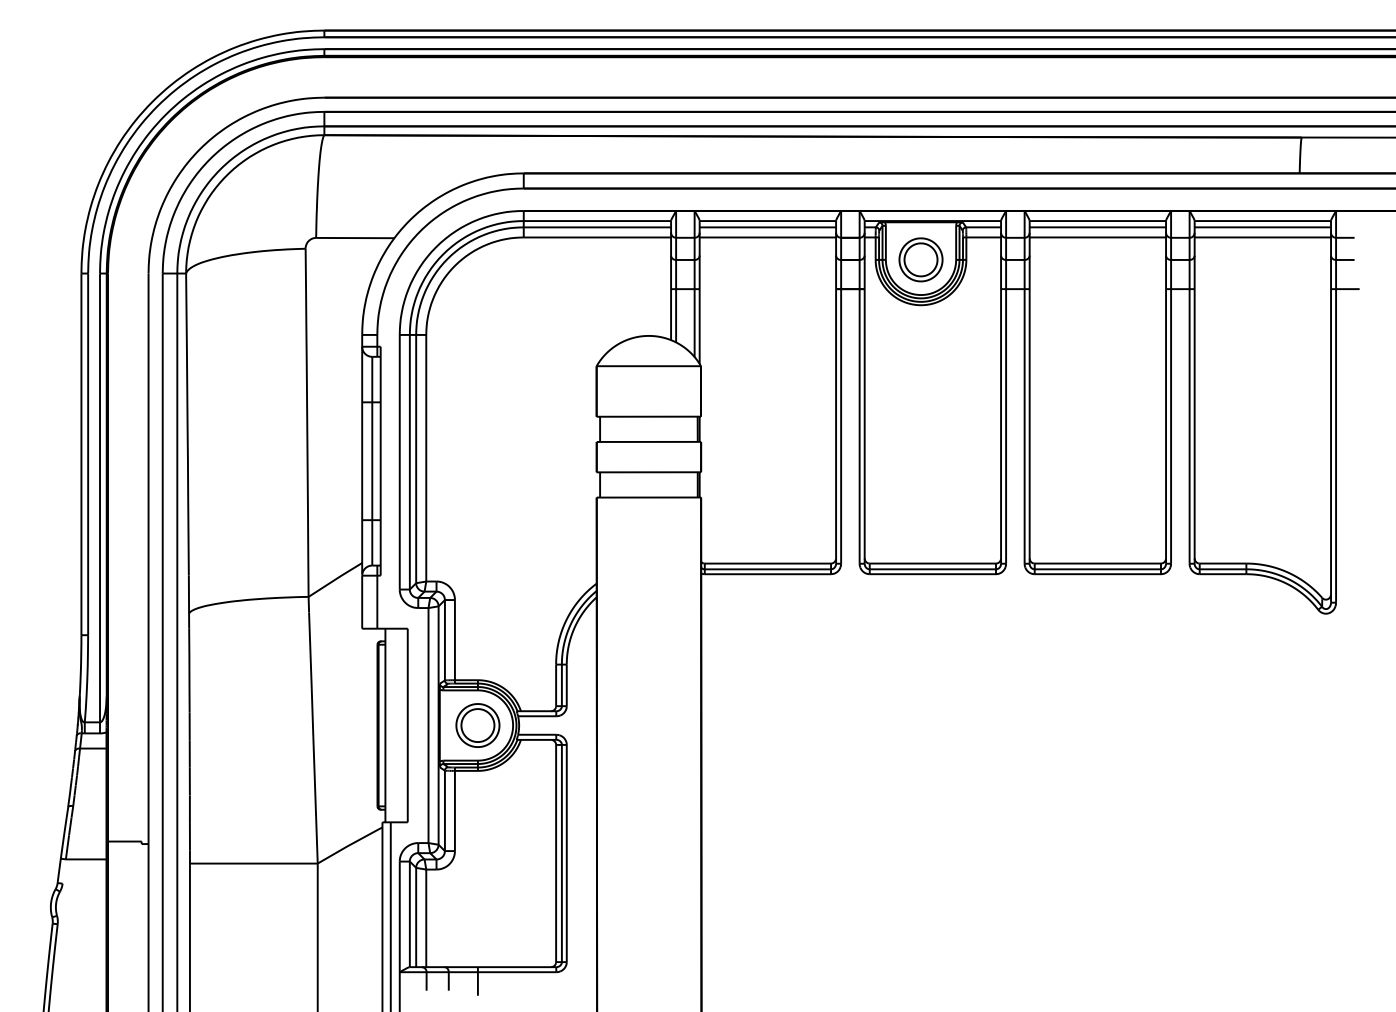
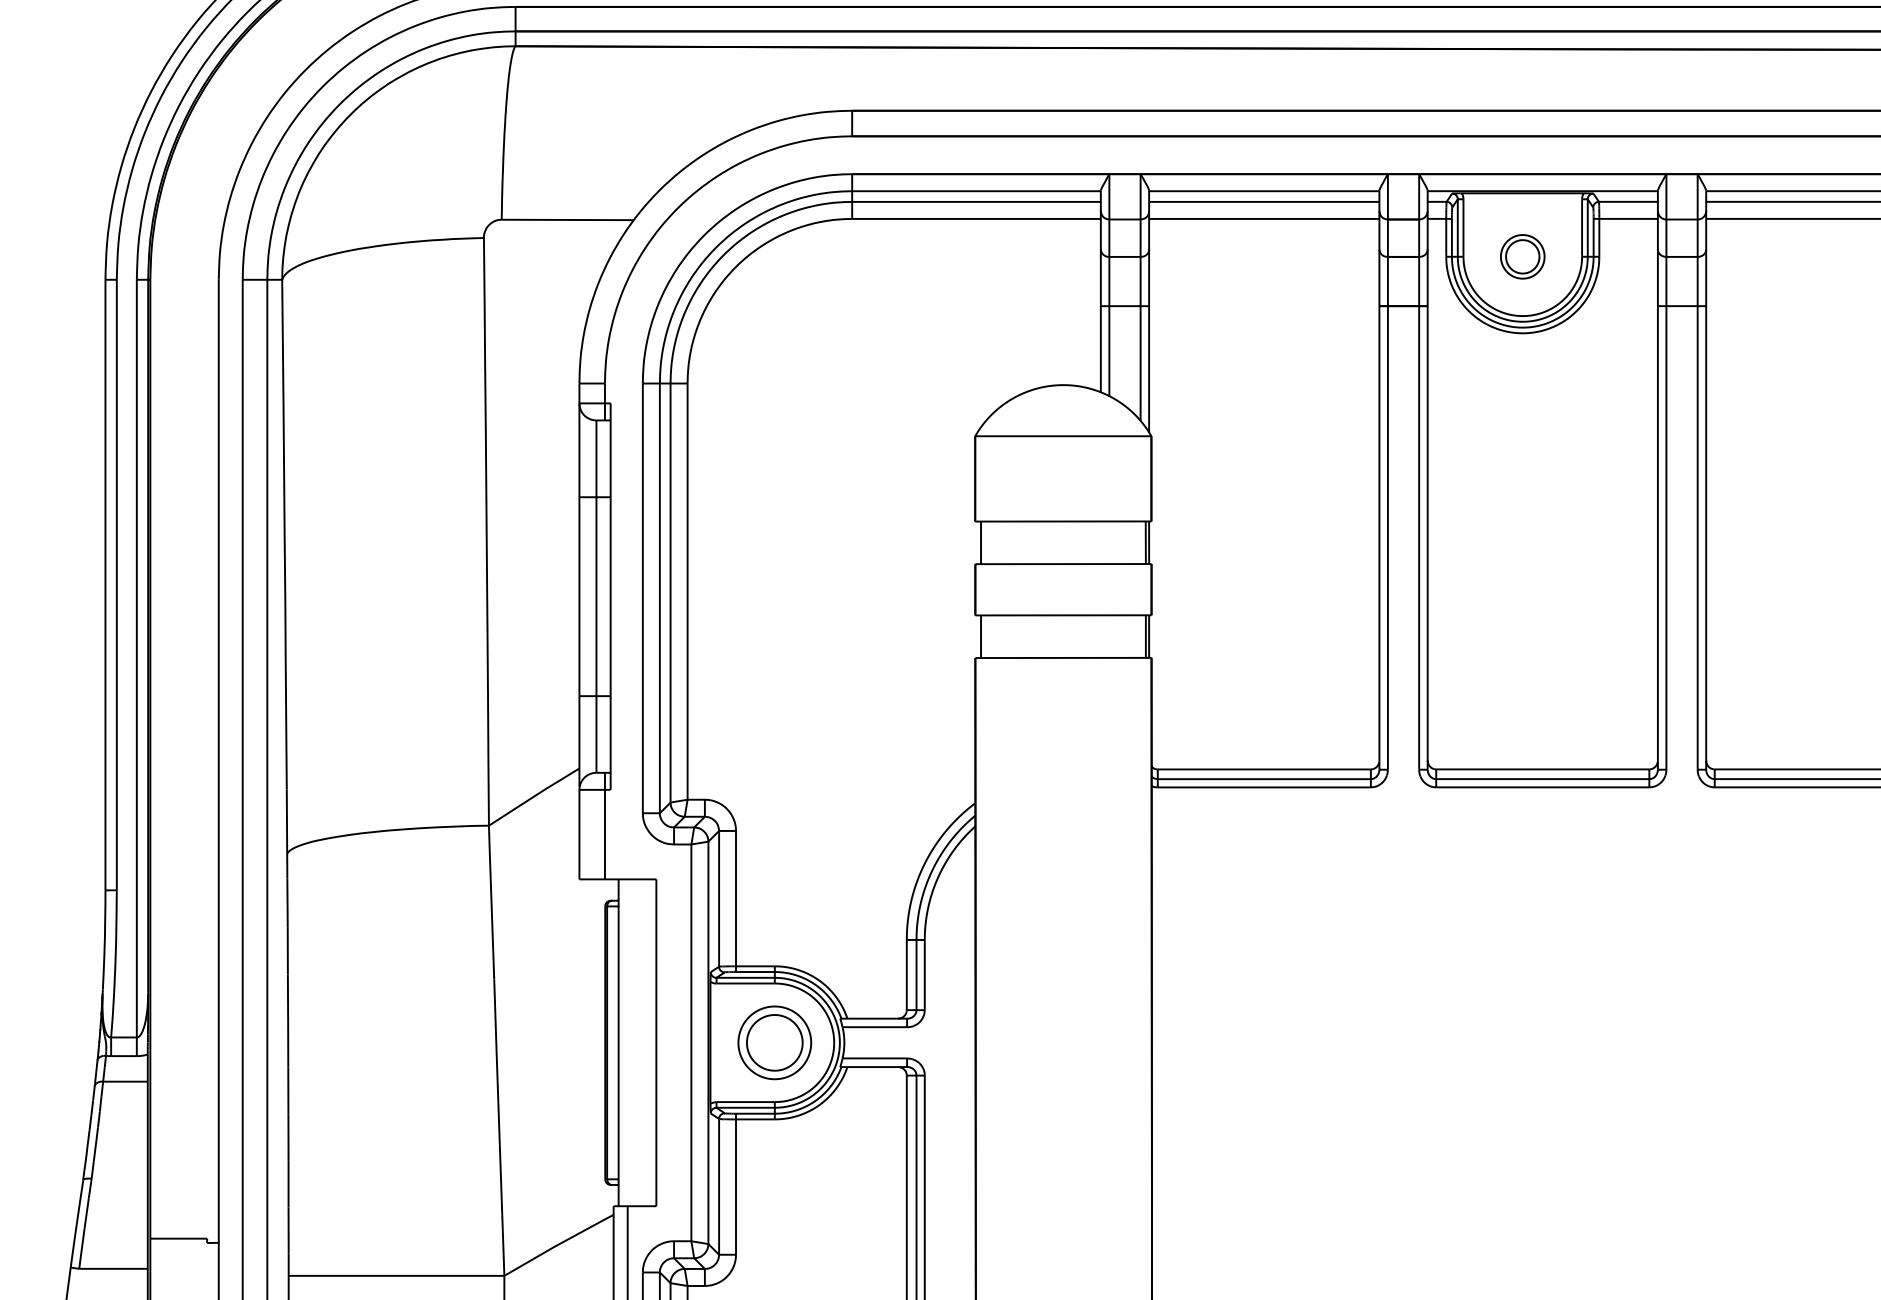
part: (920, 259) -> (1521, 256), size x0.6

